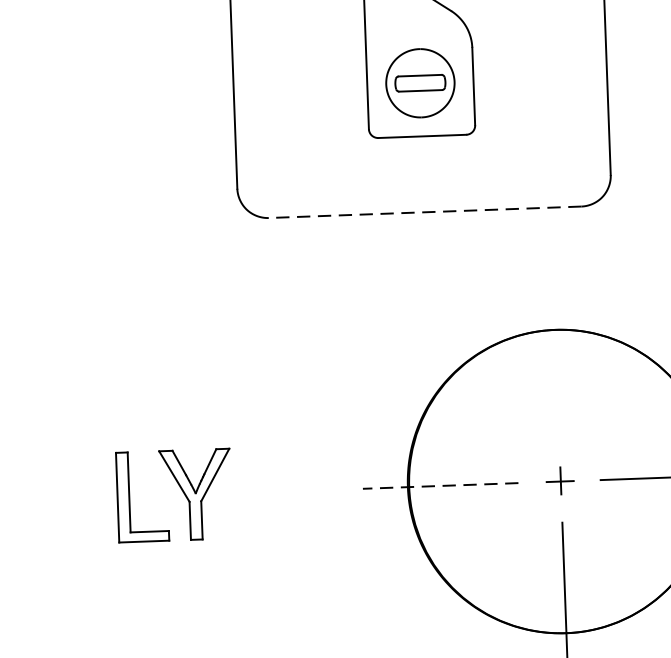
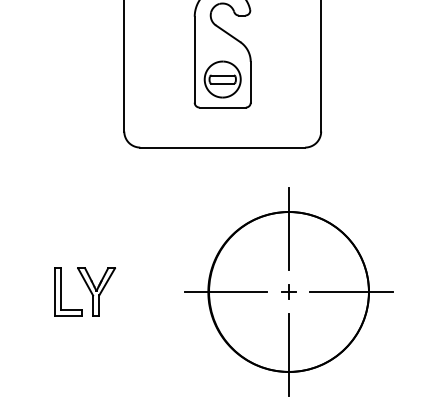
line: (424, 212) -> (222, 147), dashed -> solid
line: (557, 361) -> (289, 228), added
line: (440, 485) -> (225, 291), dashed -> solid

